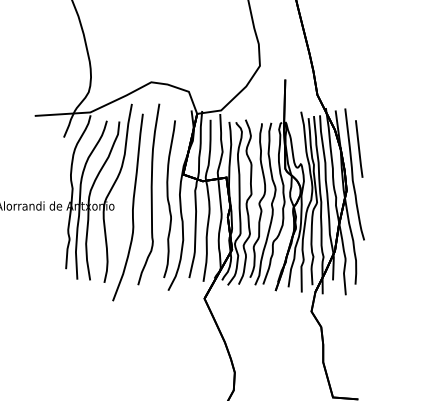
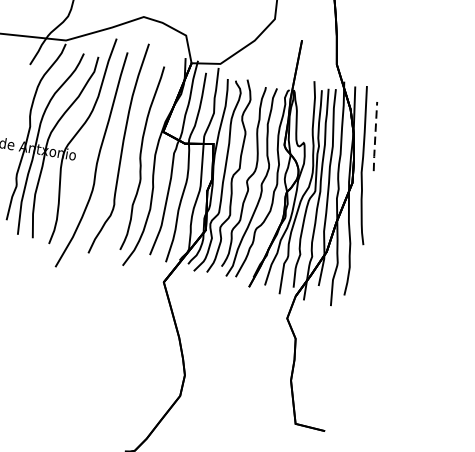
line: (359, 149) -> (375, 137), solid -> dashed

